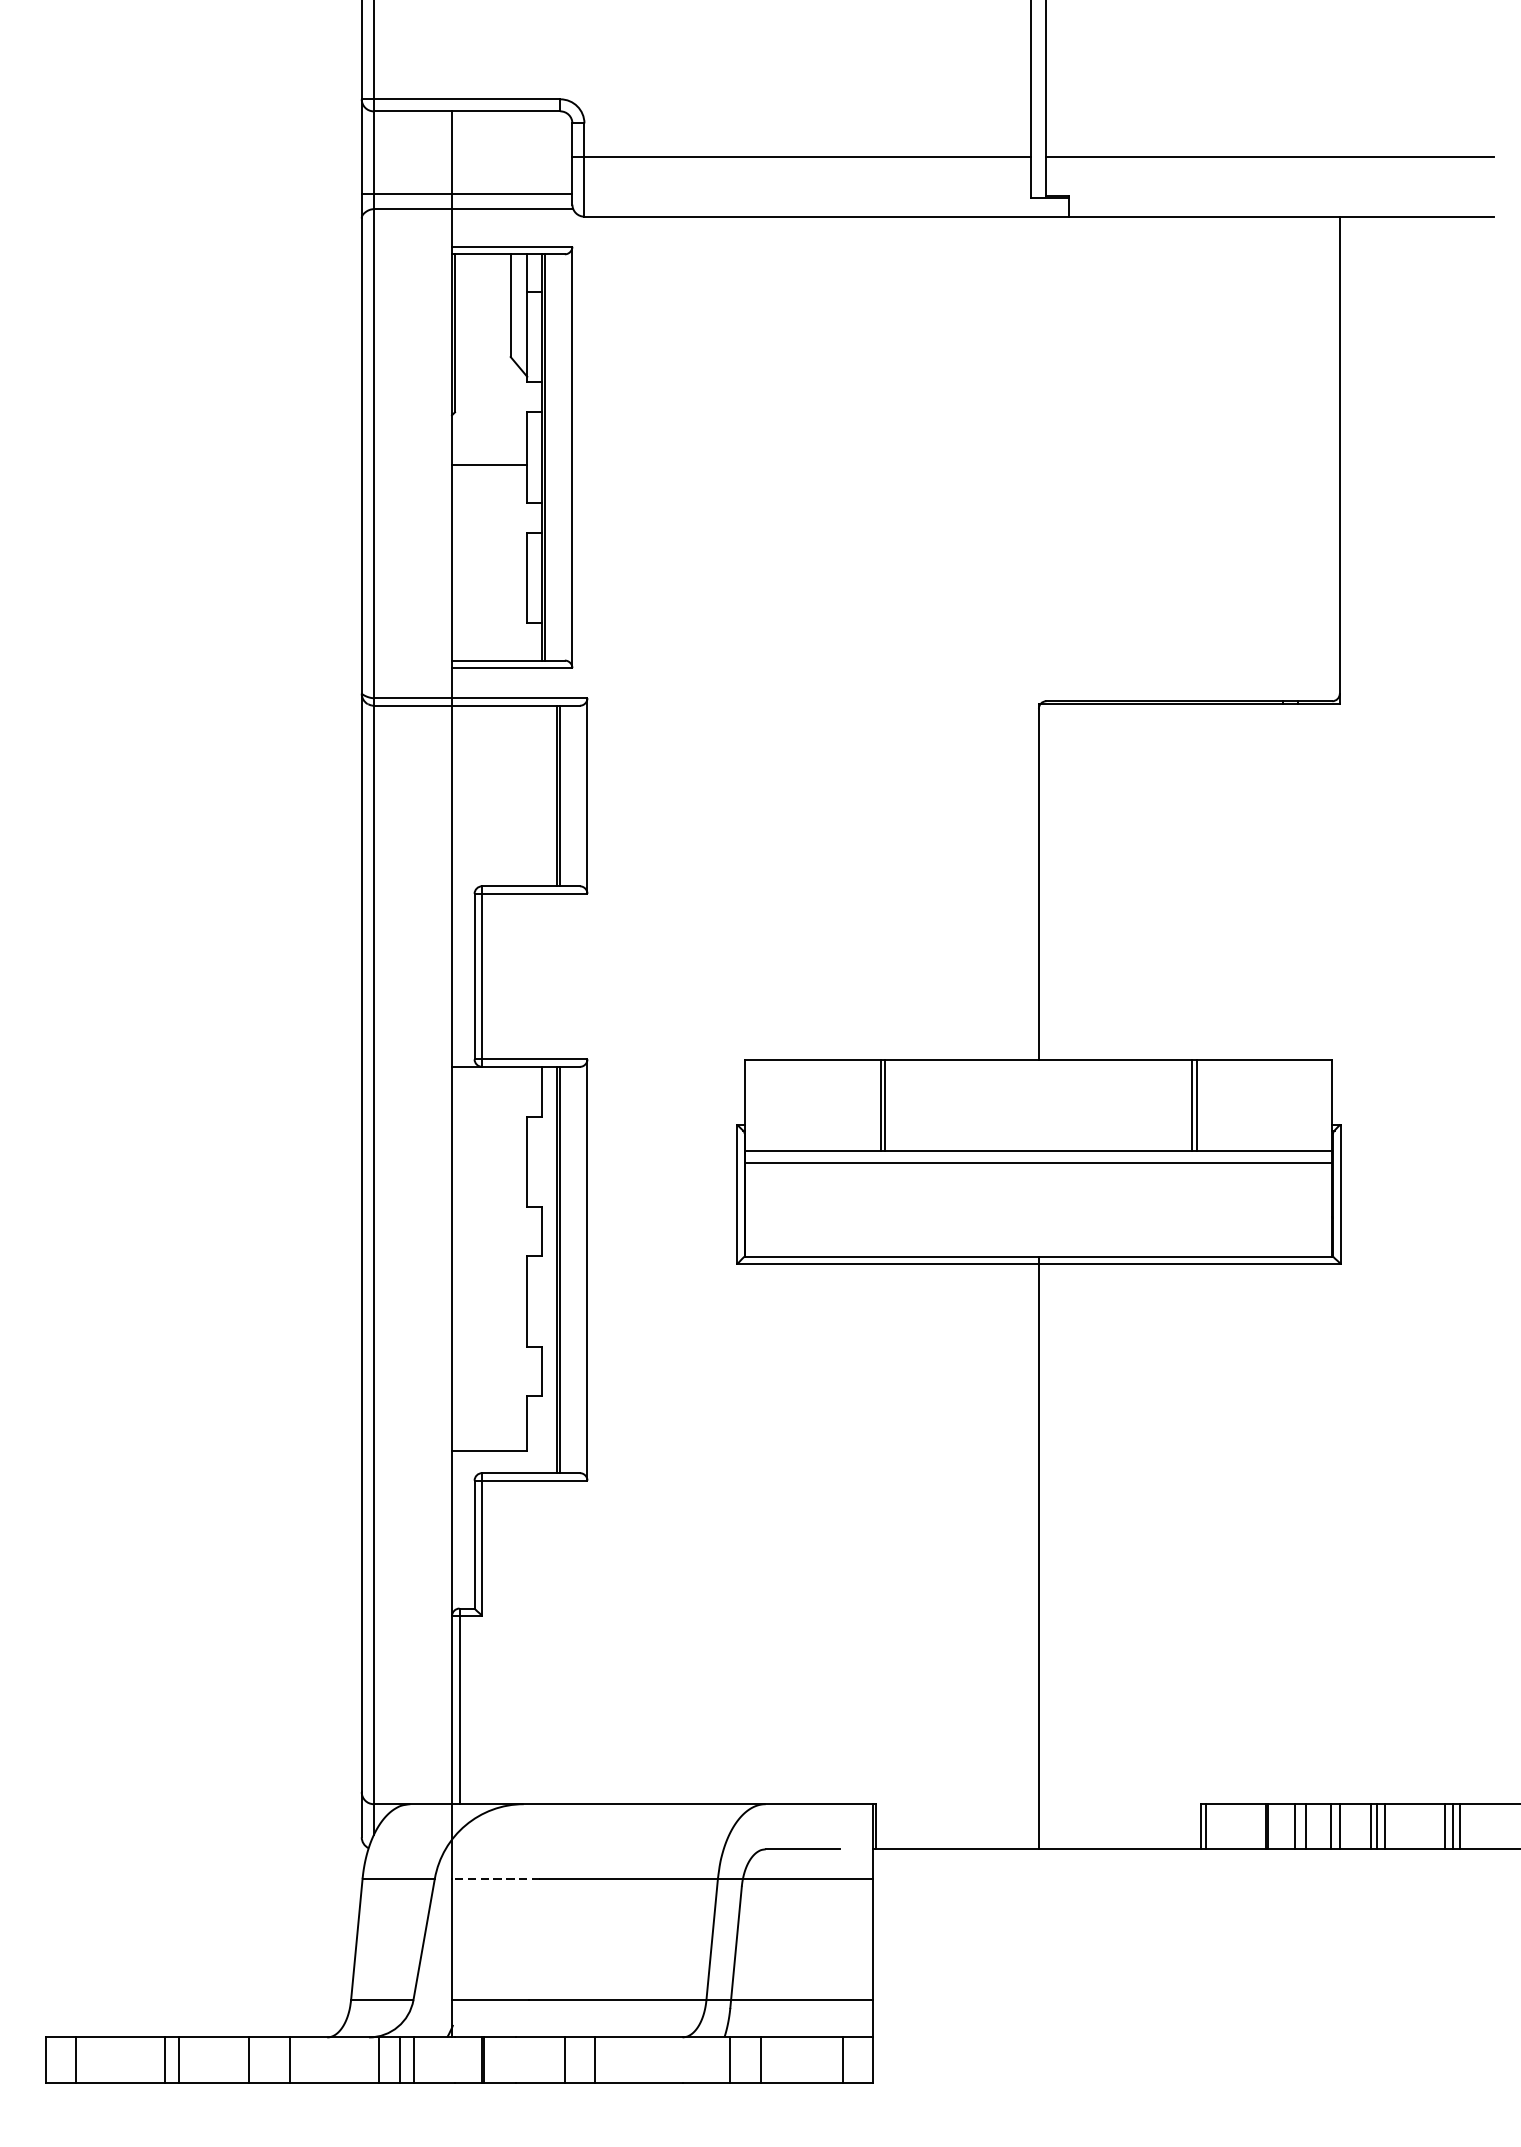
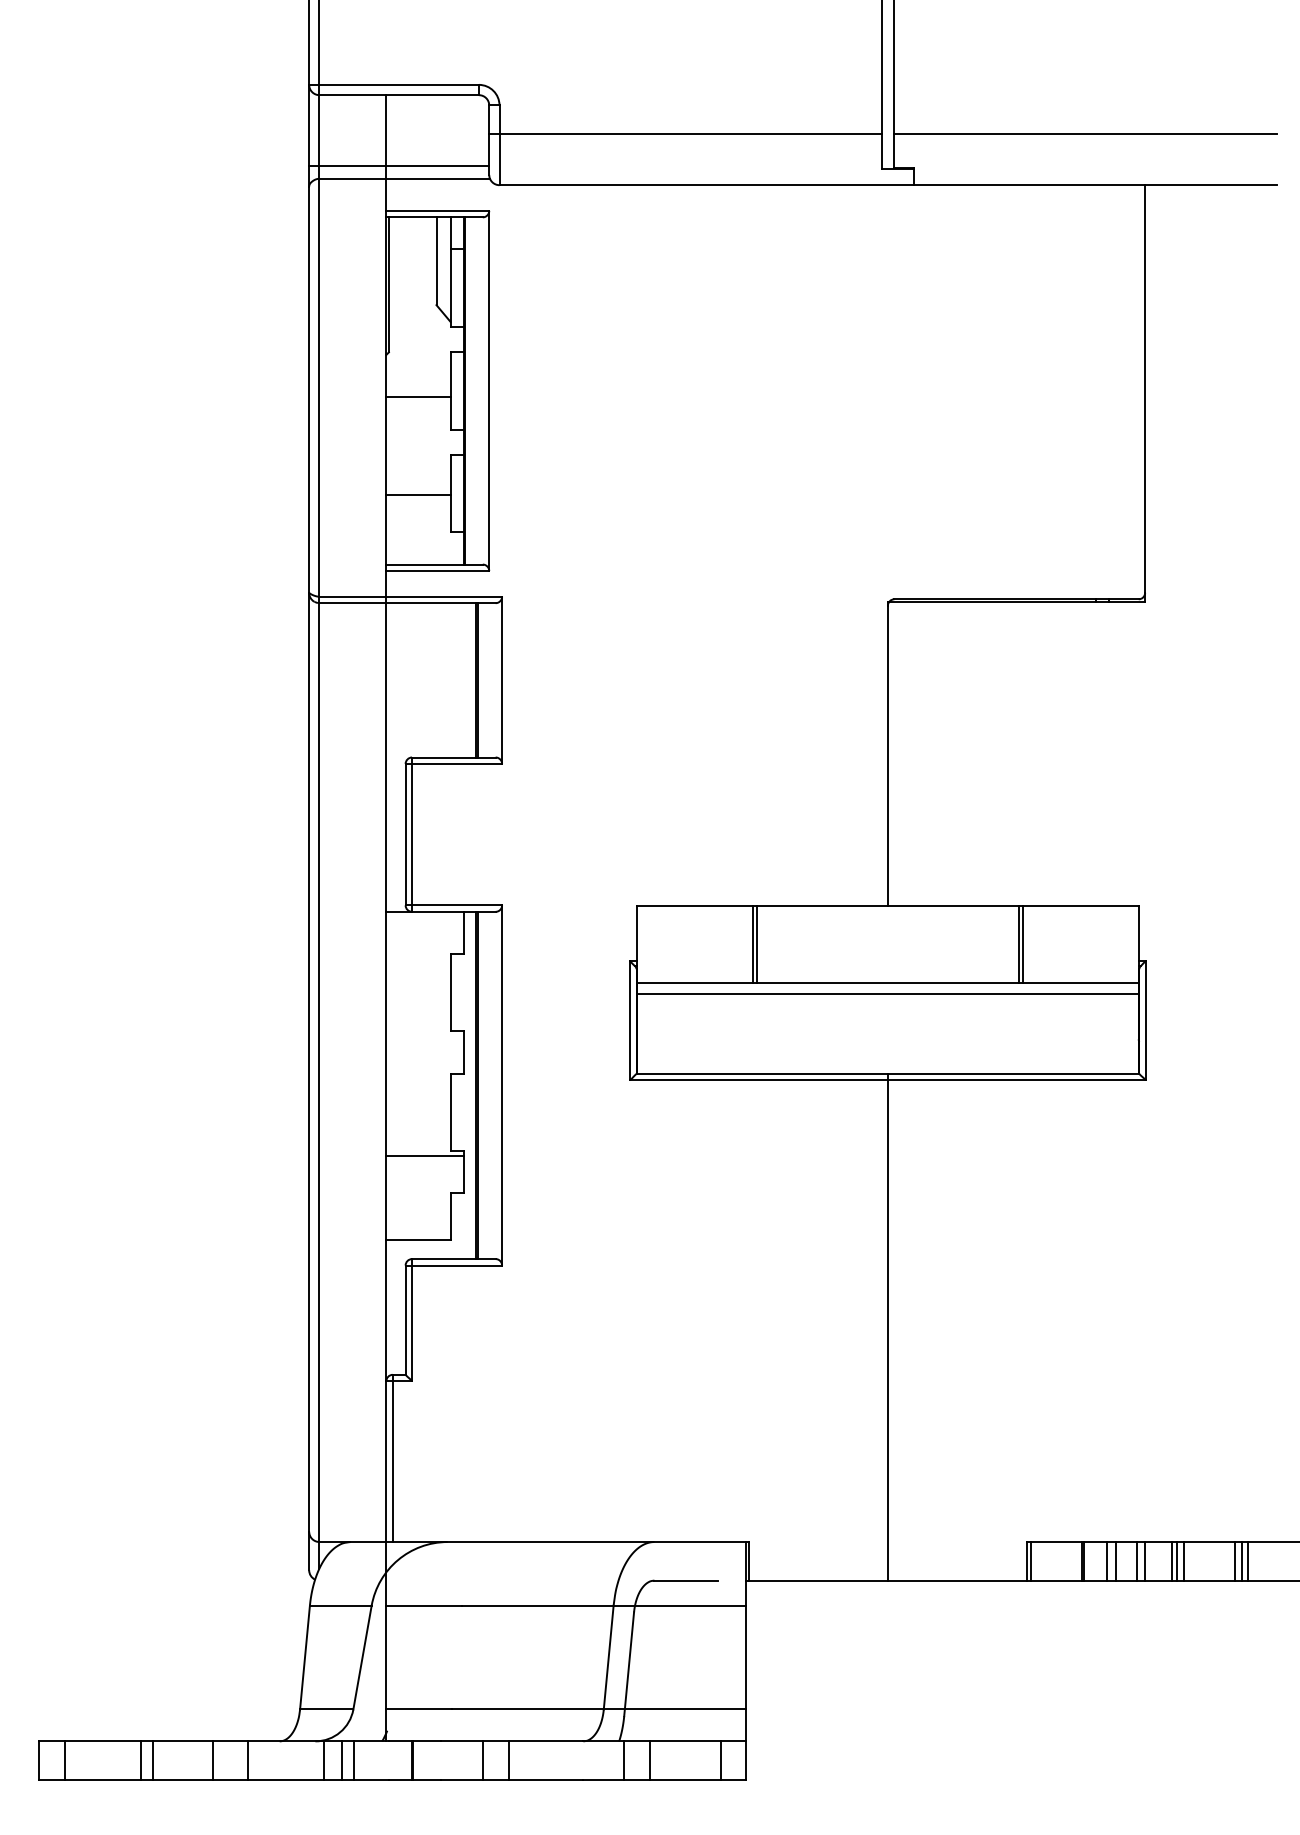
line: (489, 579) -> (418, 495), added
line: (496, 1353) -> (424, 1156), added
line: (496, 1878) -> (424, 1605), dashed -> solid

